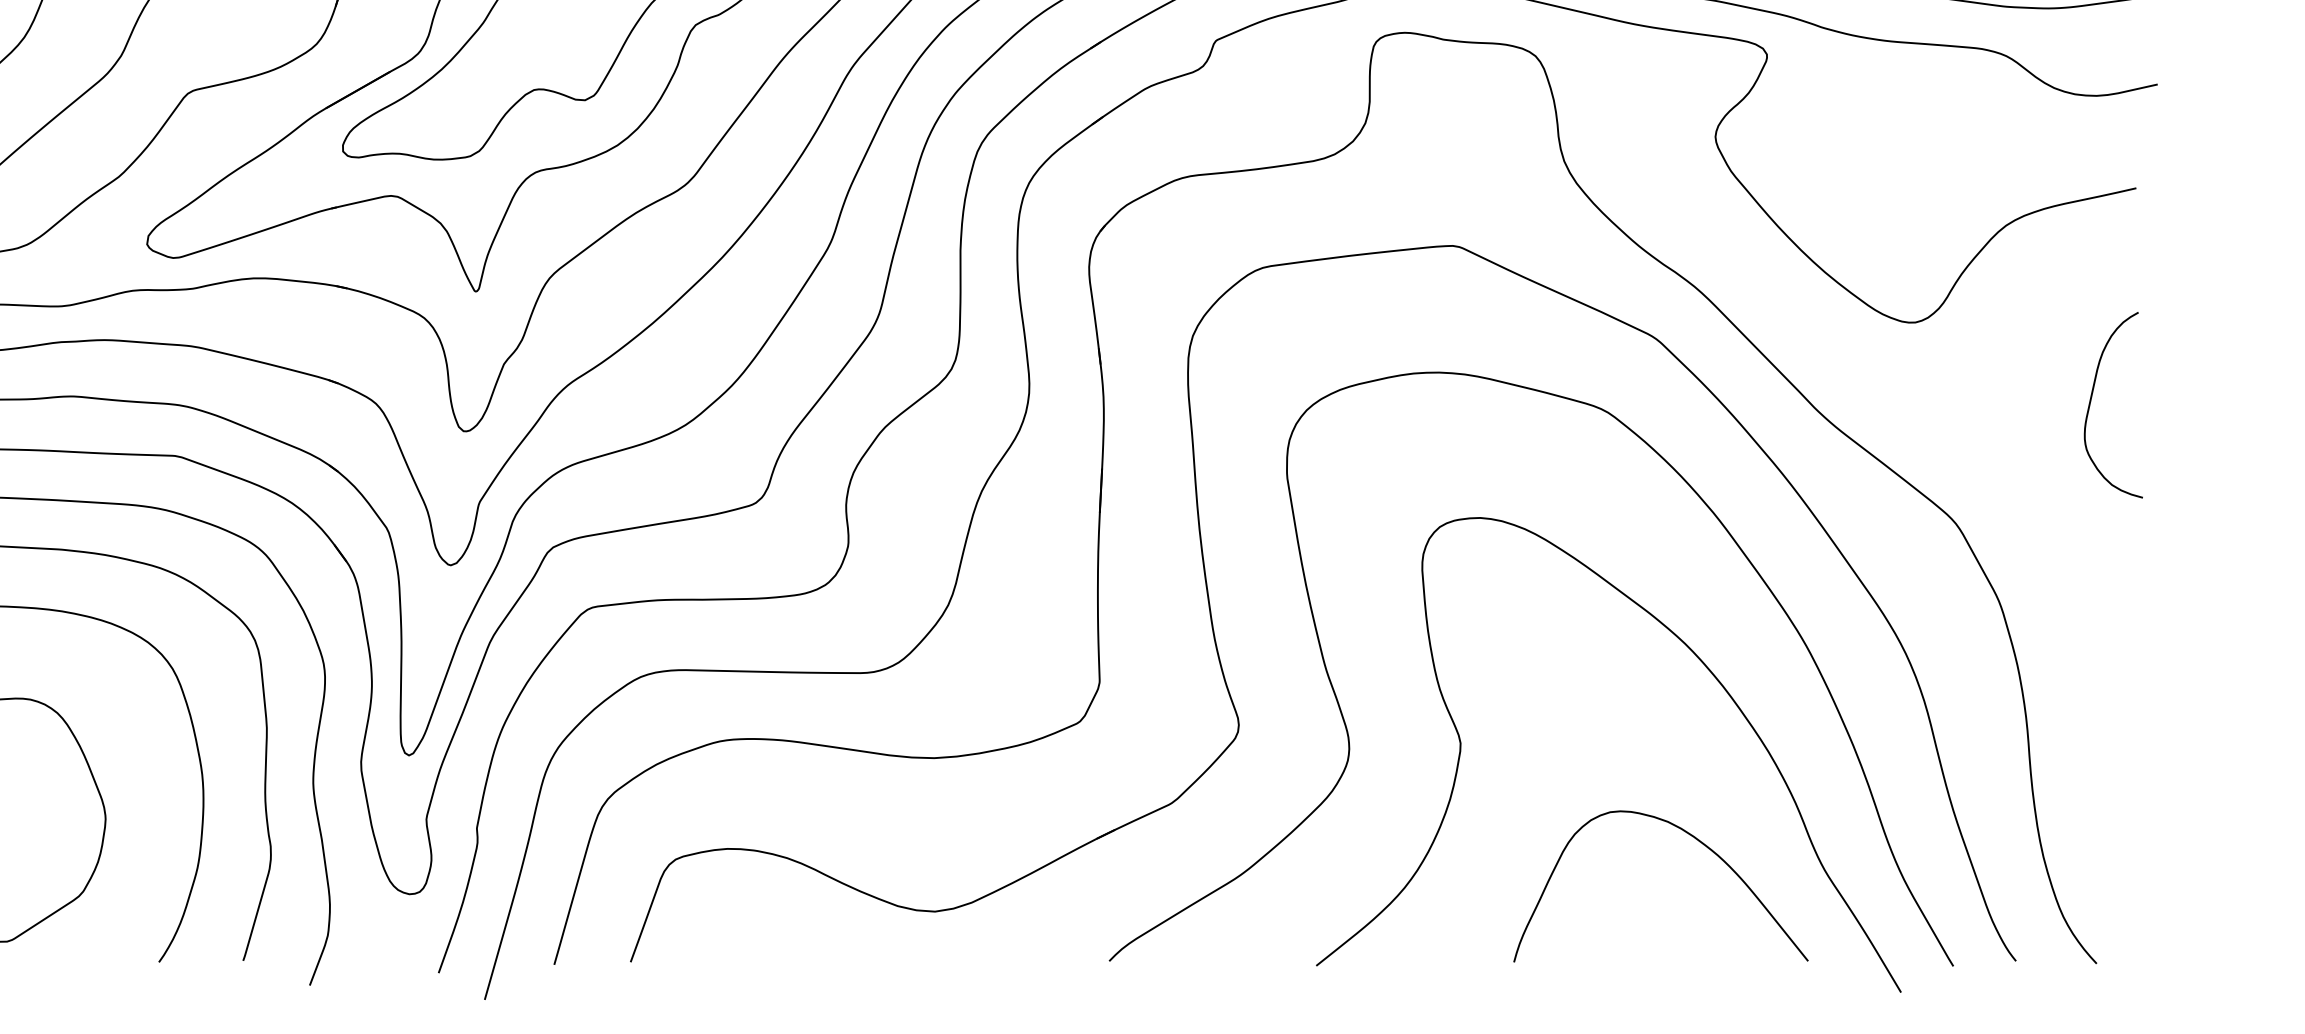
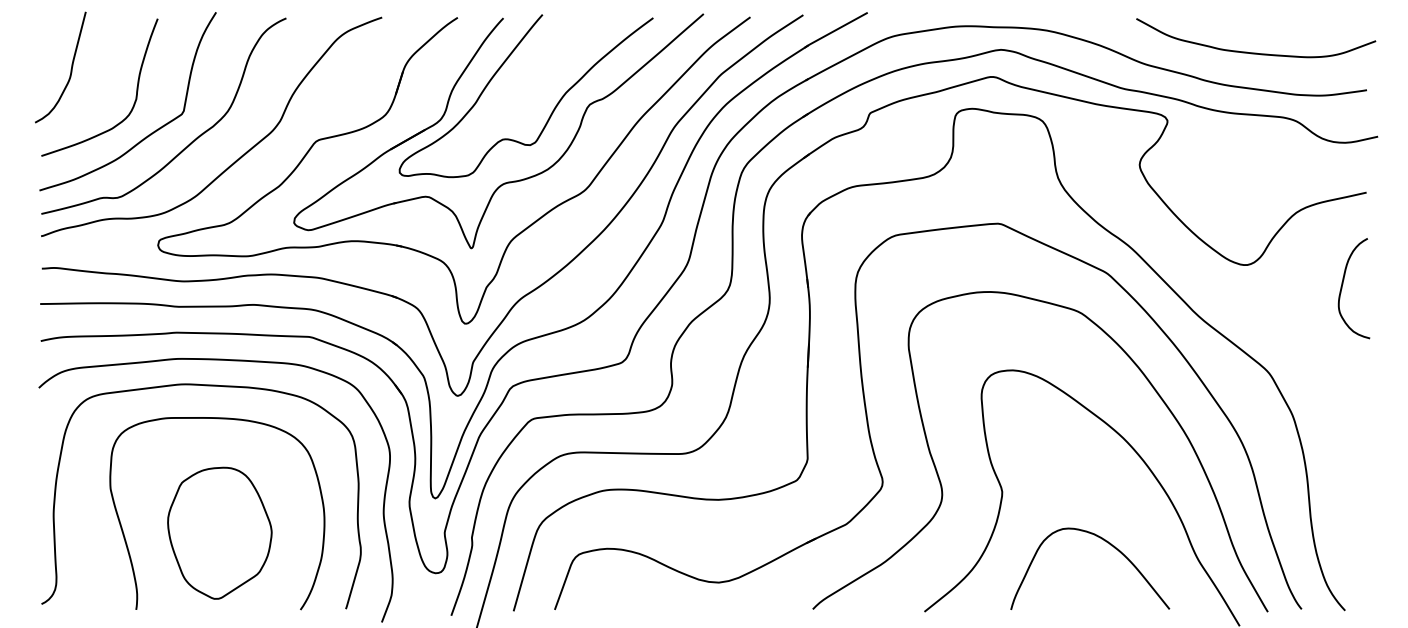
curve: (2093, 397) -> (1343, 284), moved
curve: (1692, 839) -> (1107, 543), moved

